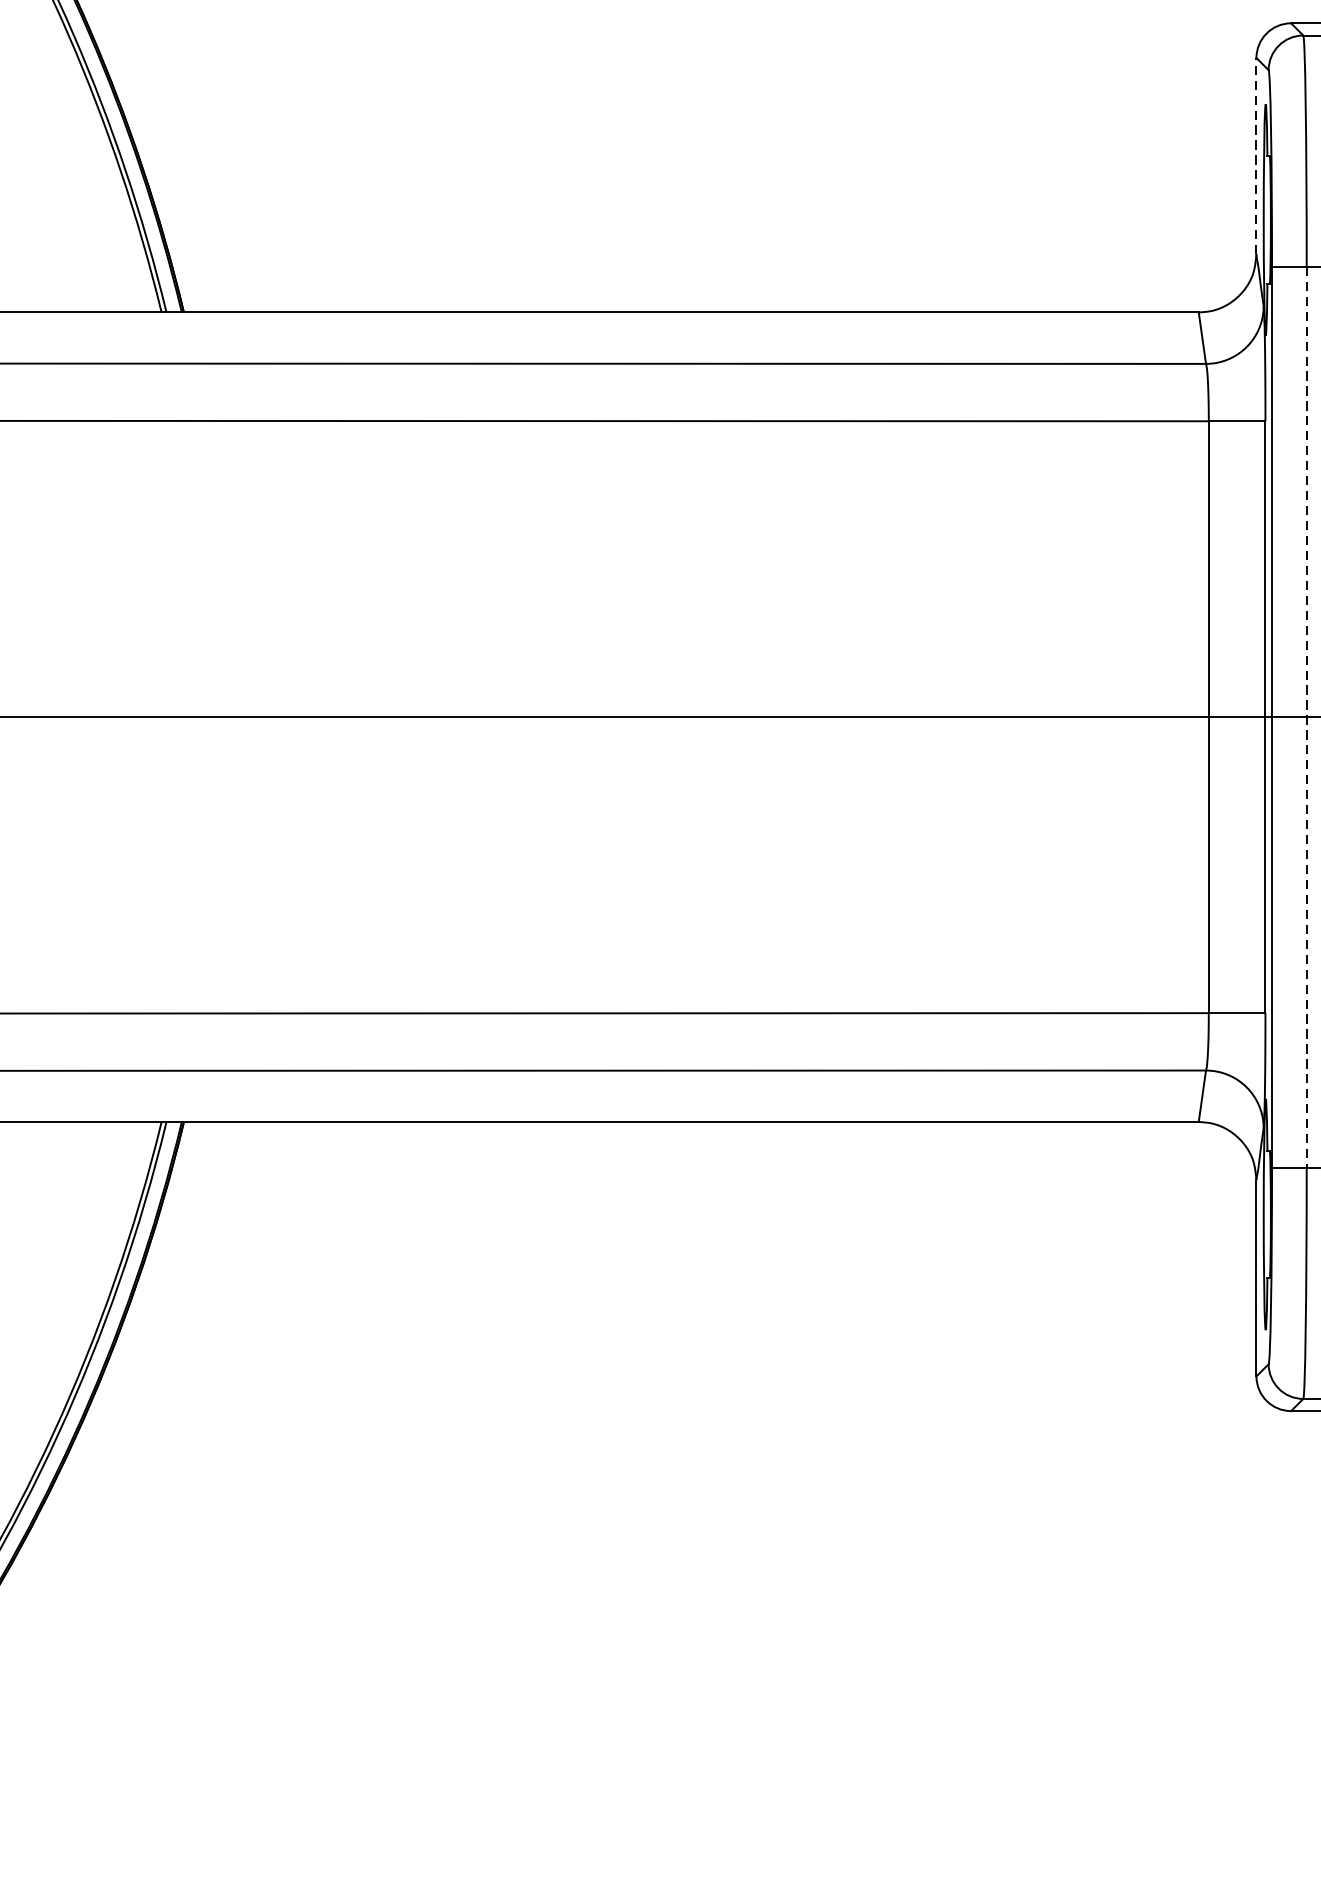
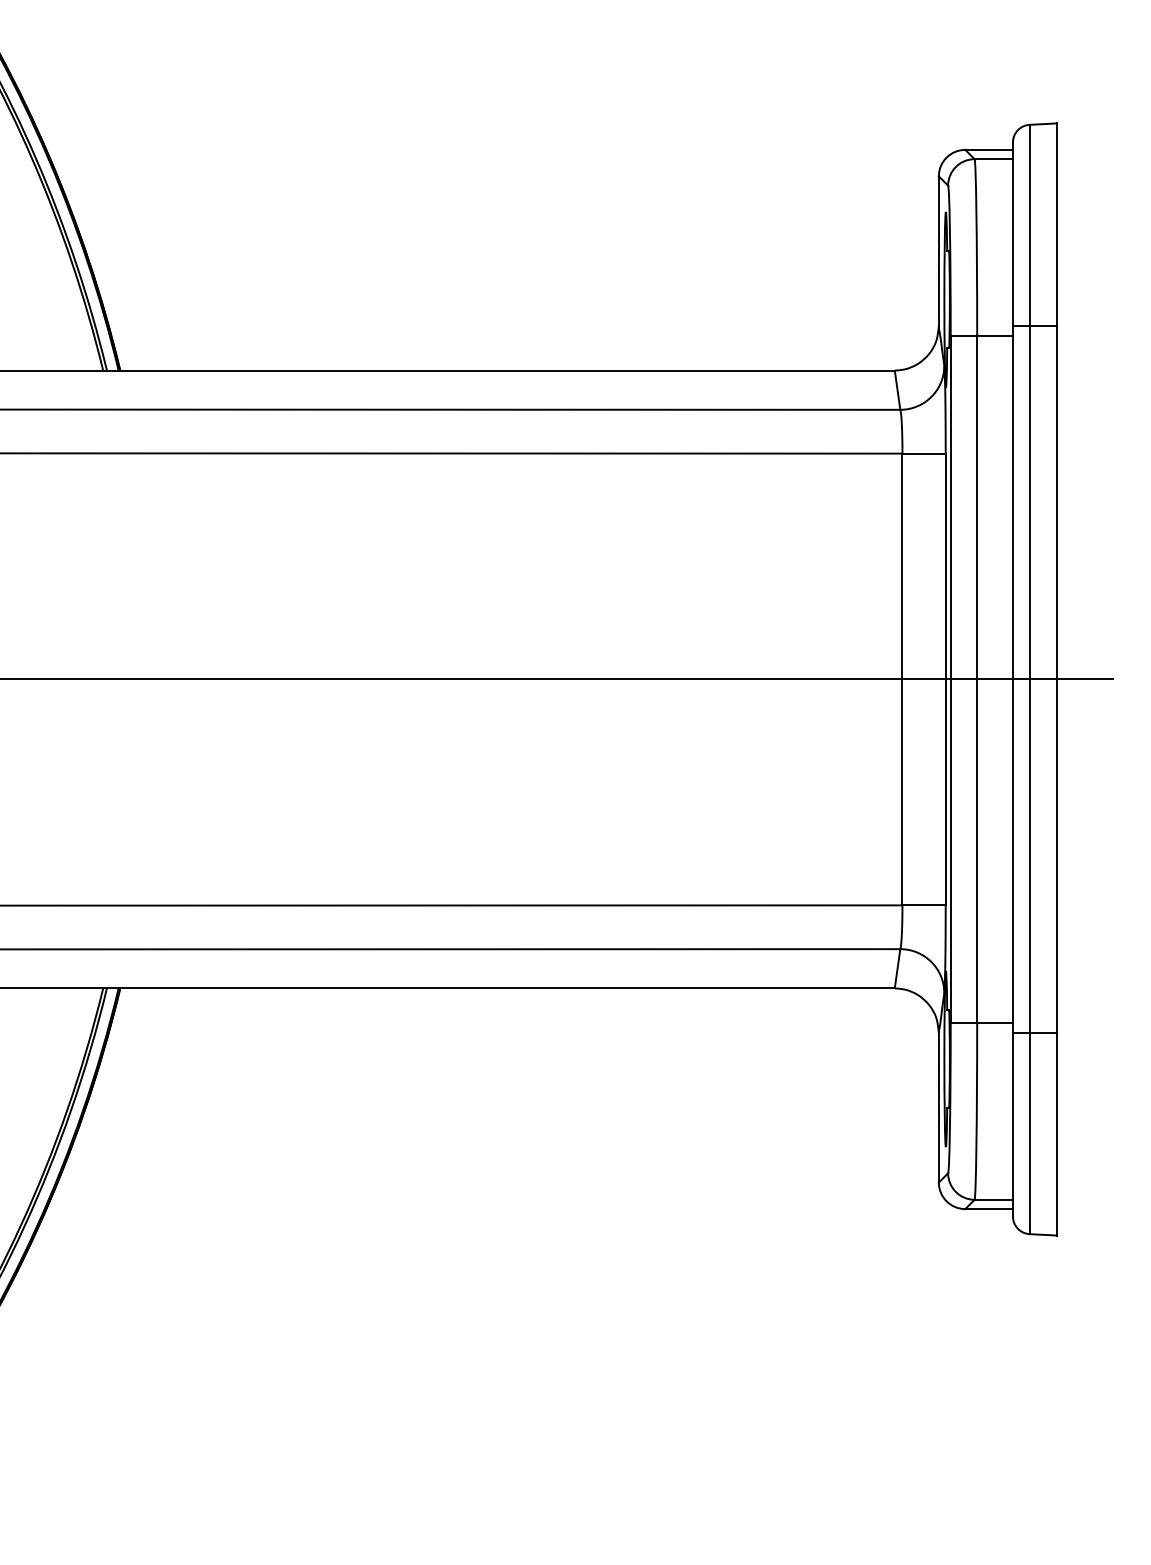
line: (1256, 156) -> (938, 251), dashed -> solid
line: (1307, 717) -> (977, 679), dashed -> solid

